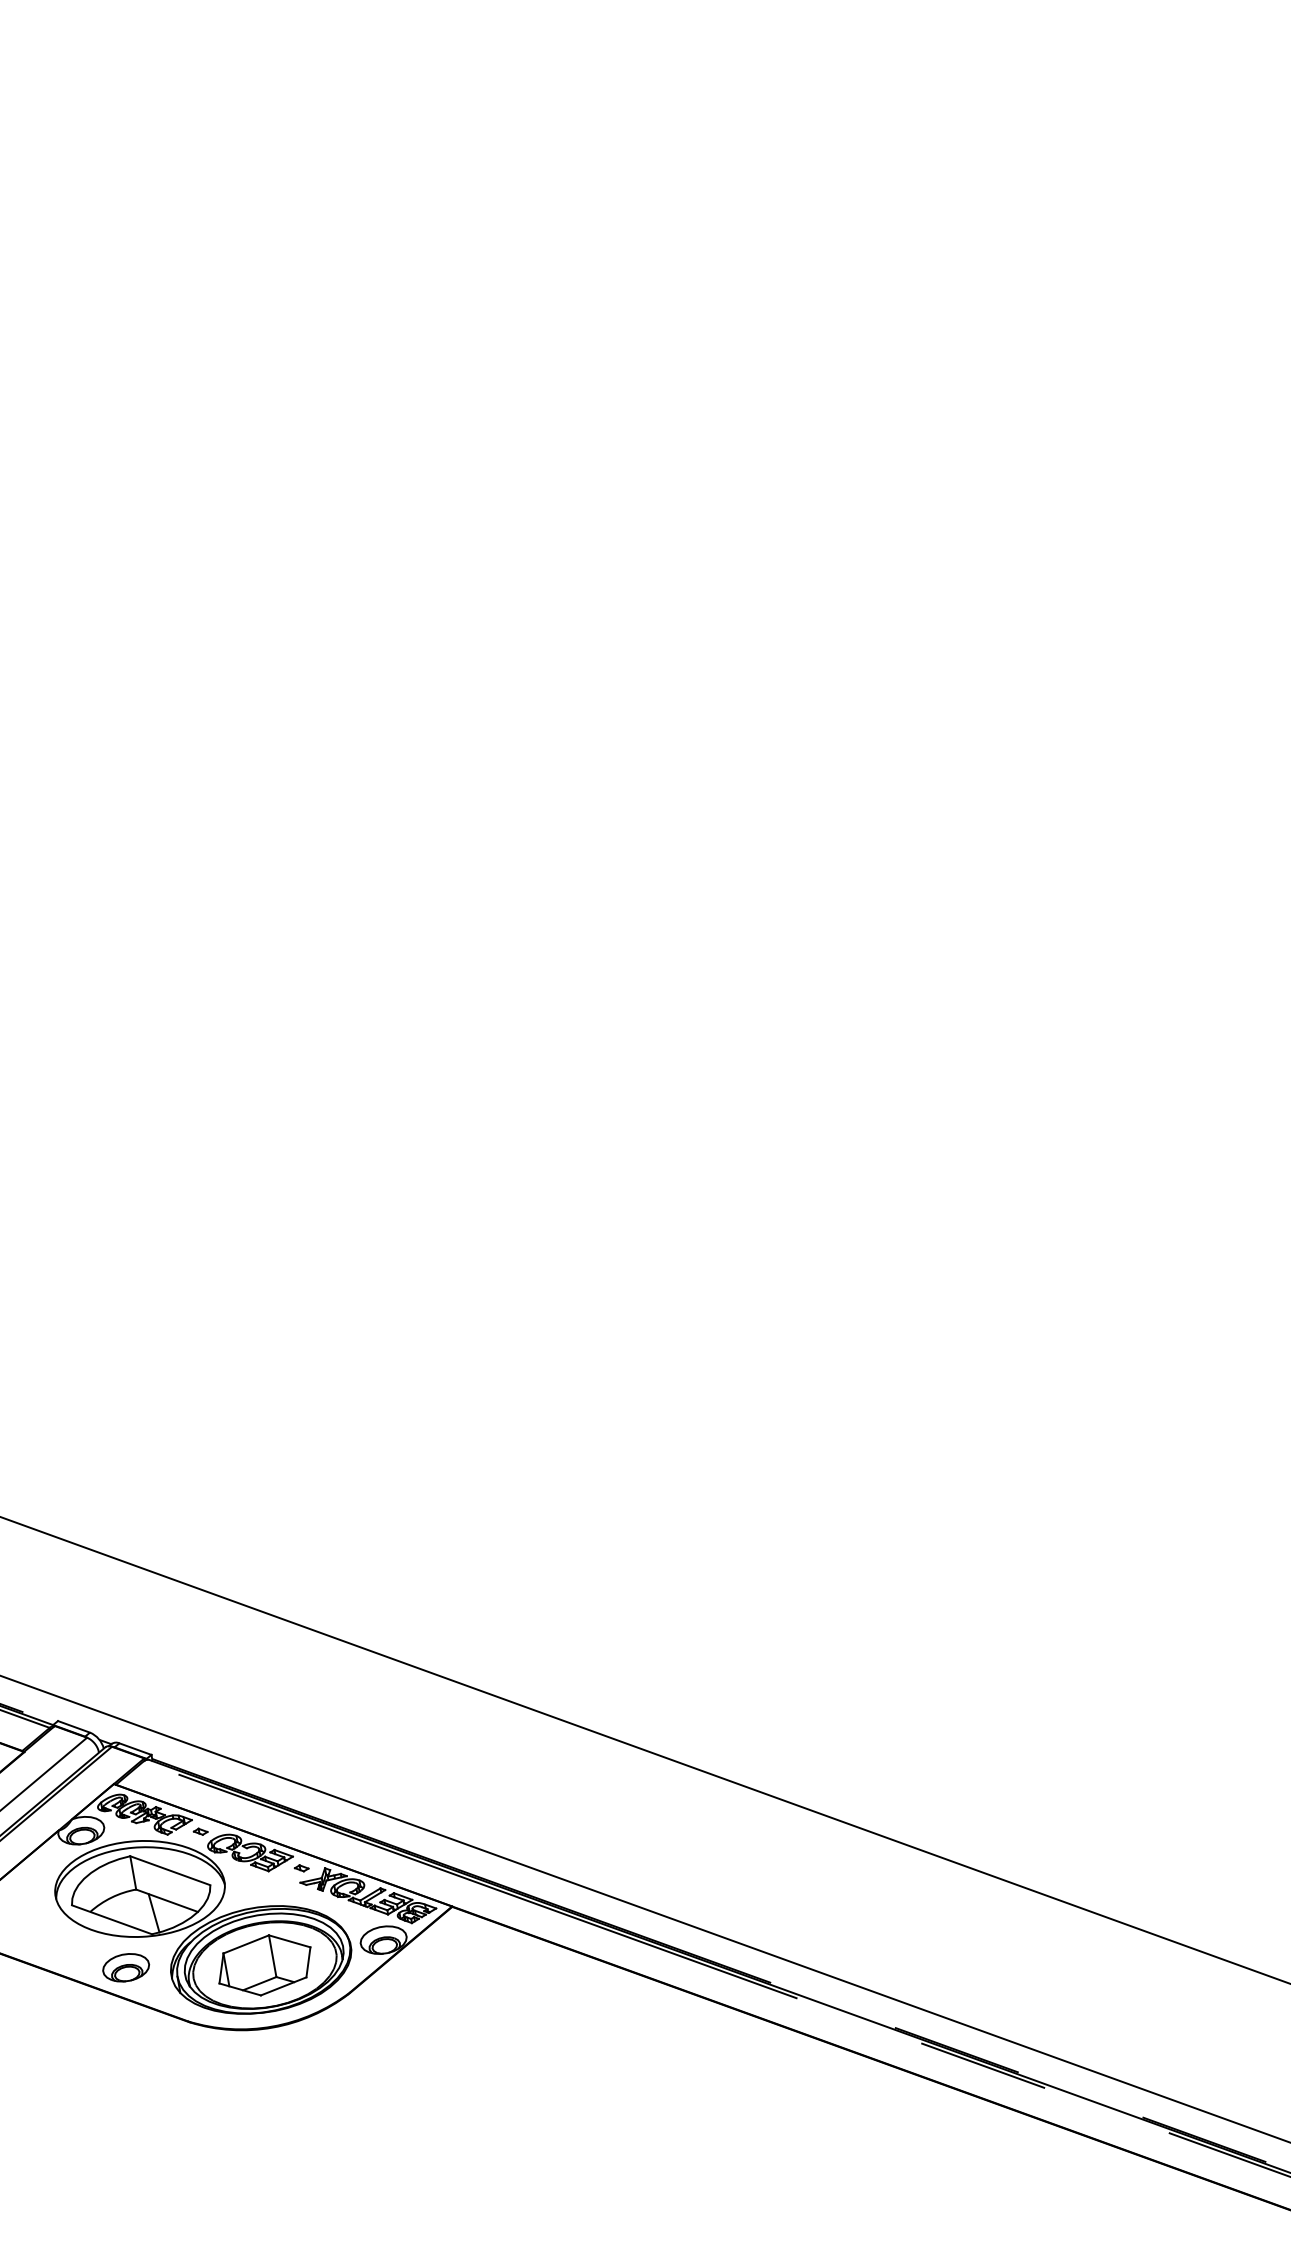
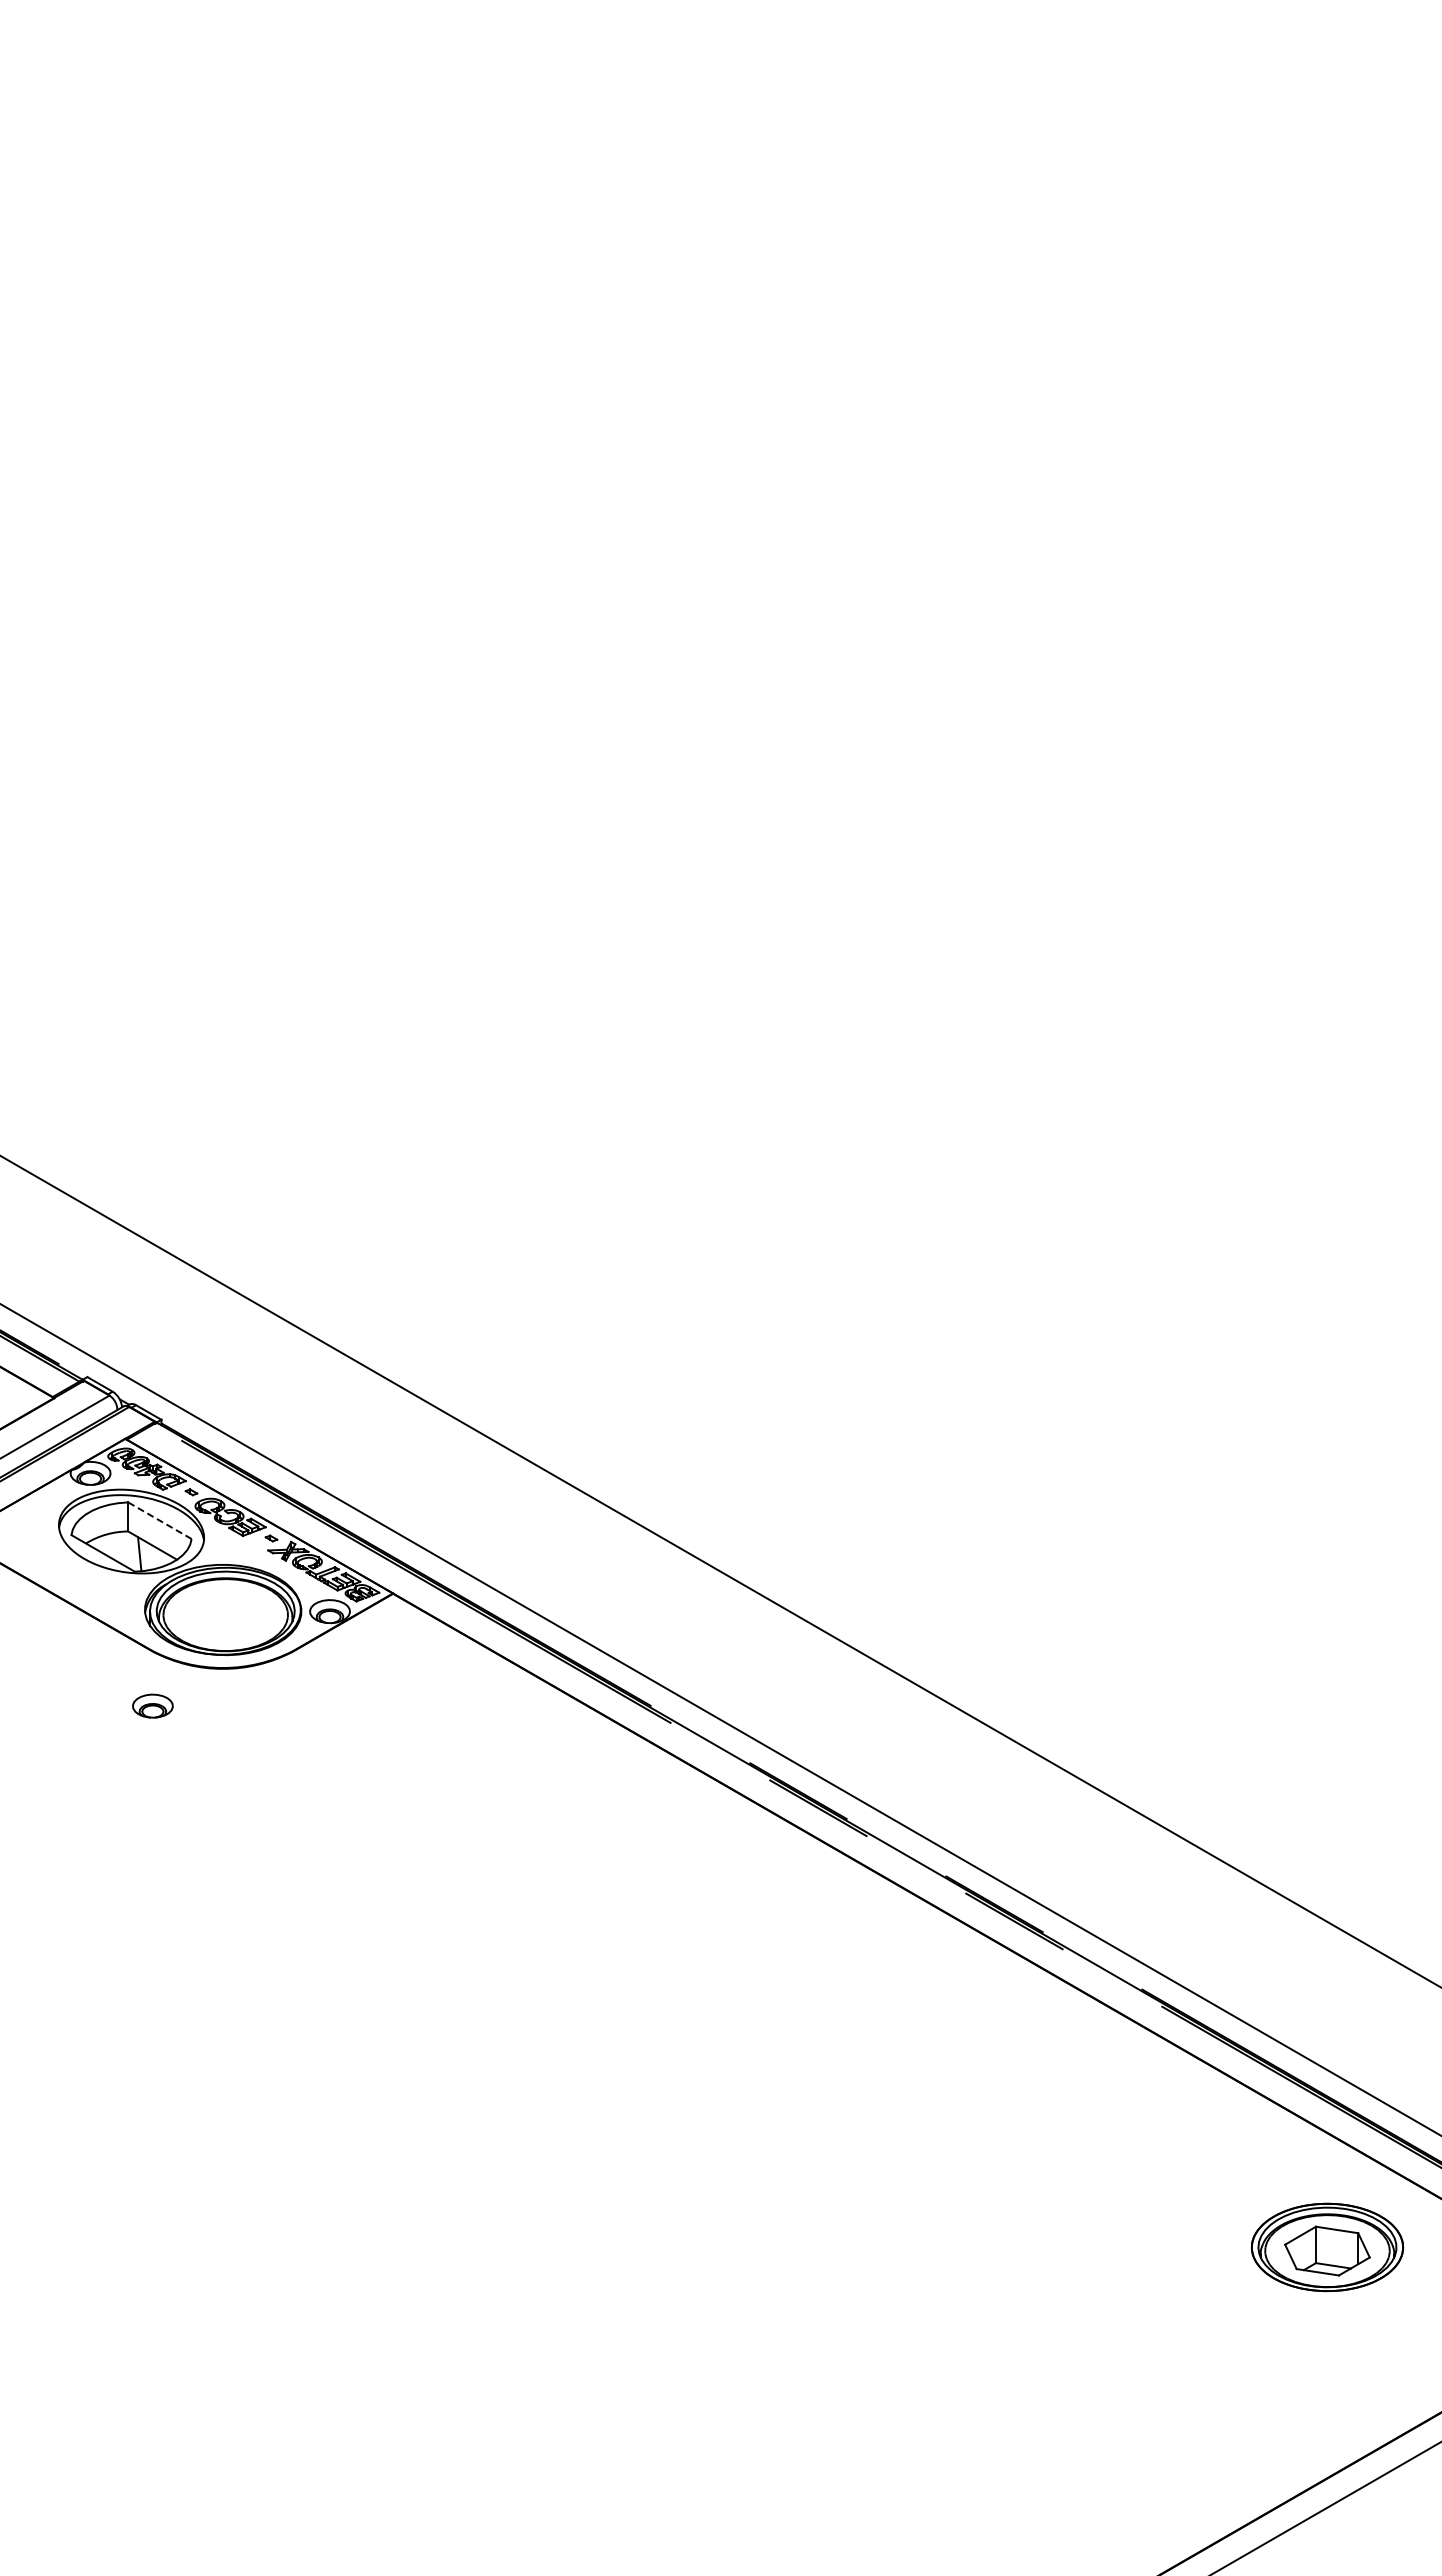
line: (169, 1870) -> (159, 1520), solid -> dashed
part: (264, 1964) -> (225, 1614), removed
part: (125, 1967) -> (152, 1705), moved

